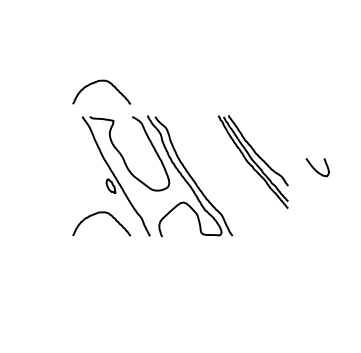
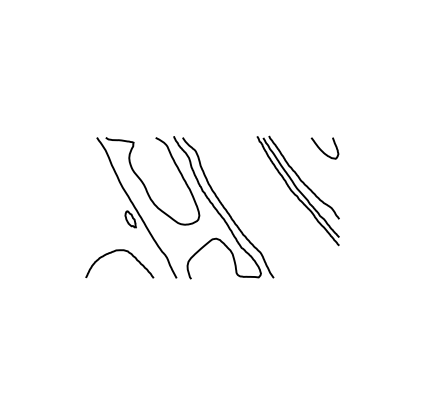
curve: (101, 81) -> (119, 96), removed
curve: (315, 169) -> (322, 150), moved

